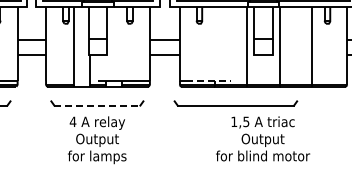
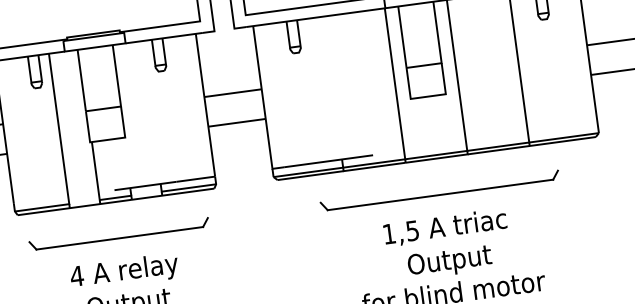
line: (208, 80) -> (328, 160), dashed -> solid
part: (235, 103) -> (439, 190), moved
line: (97, 105) -> (120, 238), dashed -> solid

